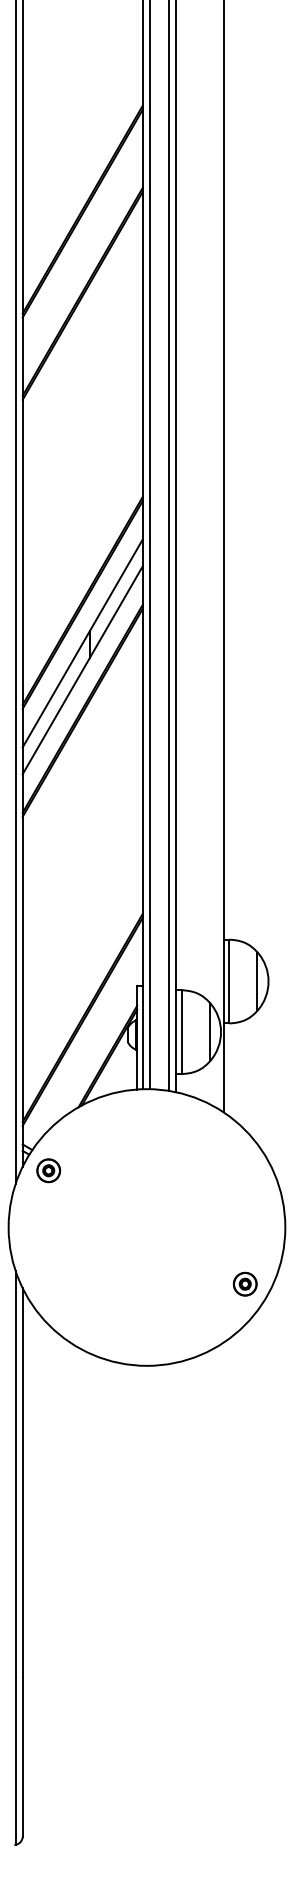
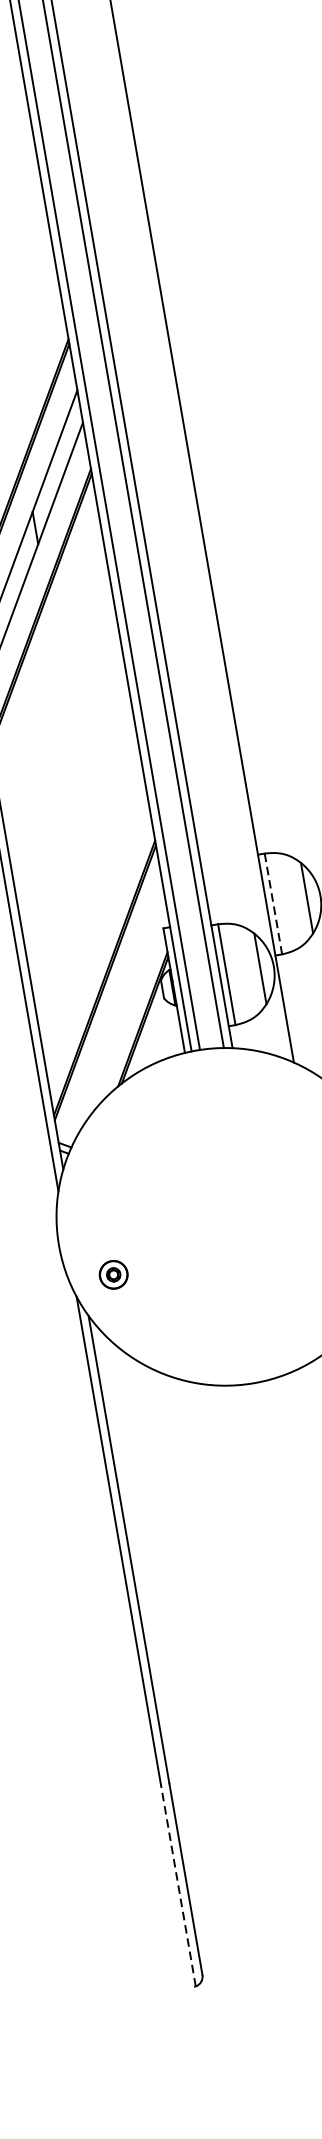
line: (229, 981) -> (273, 903), solid -> dashed
part: (48, 1170) -> (113, 1274), moved
line: (15, 1761) -> (178, 1886), solid -> dashed

